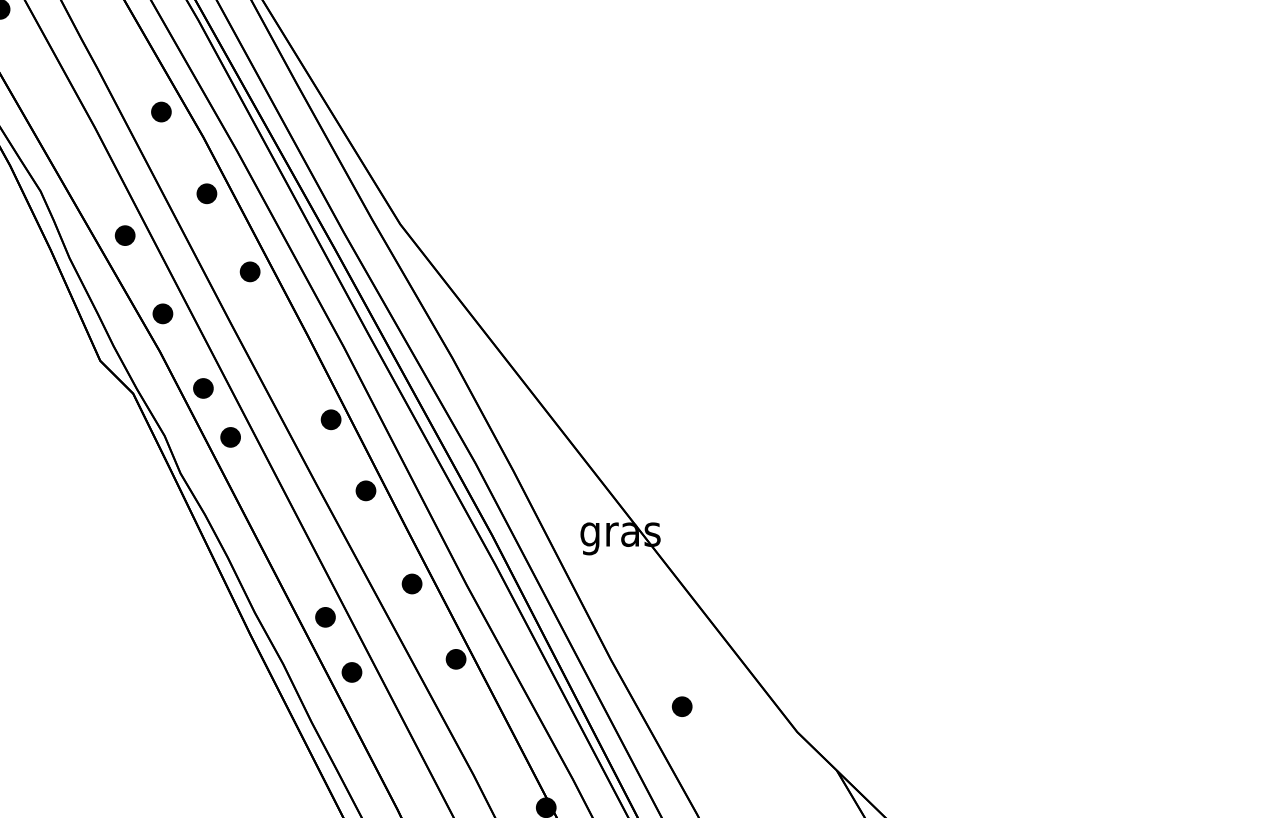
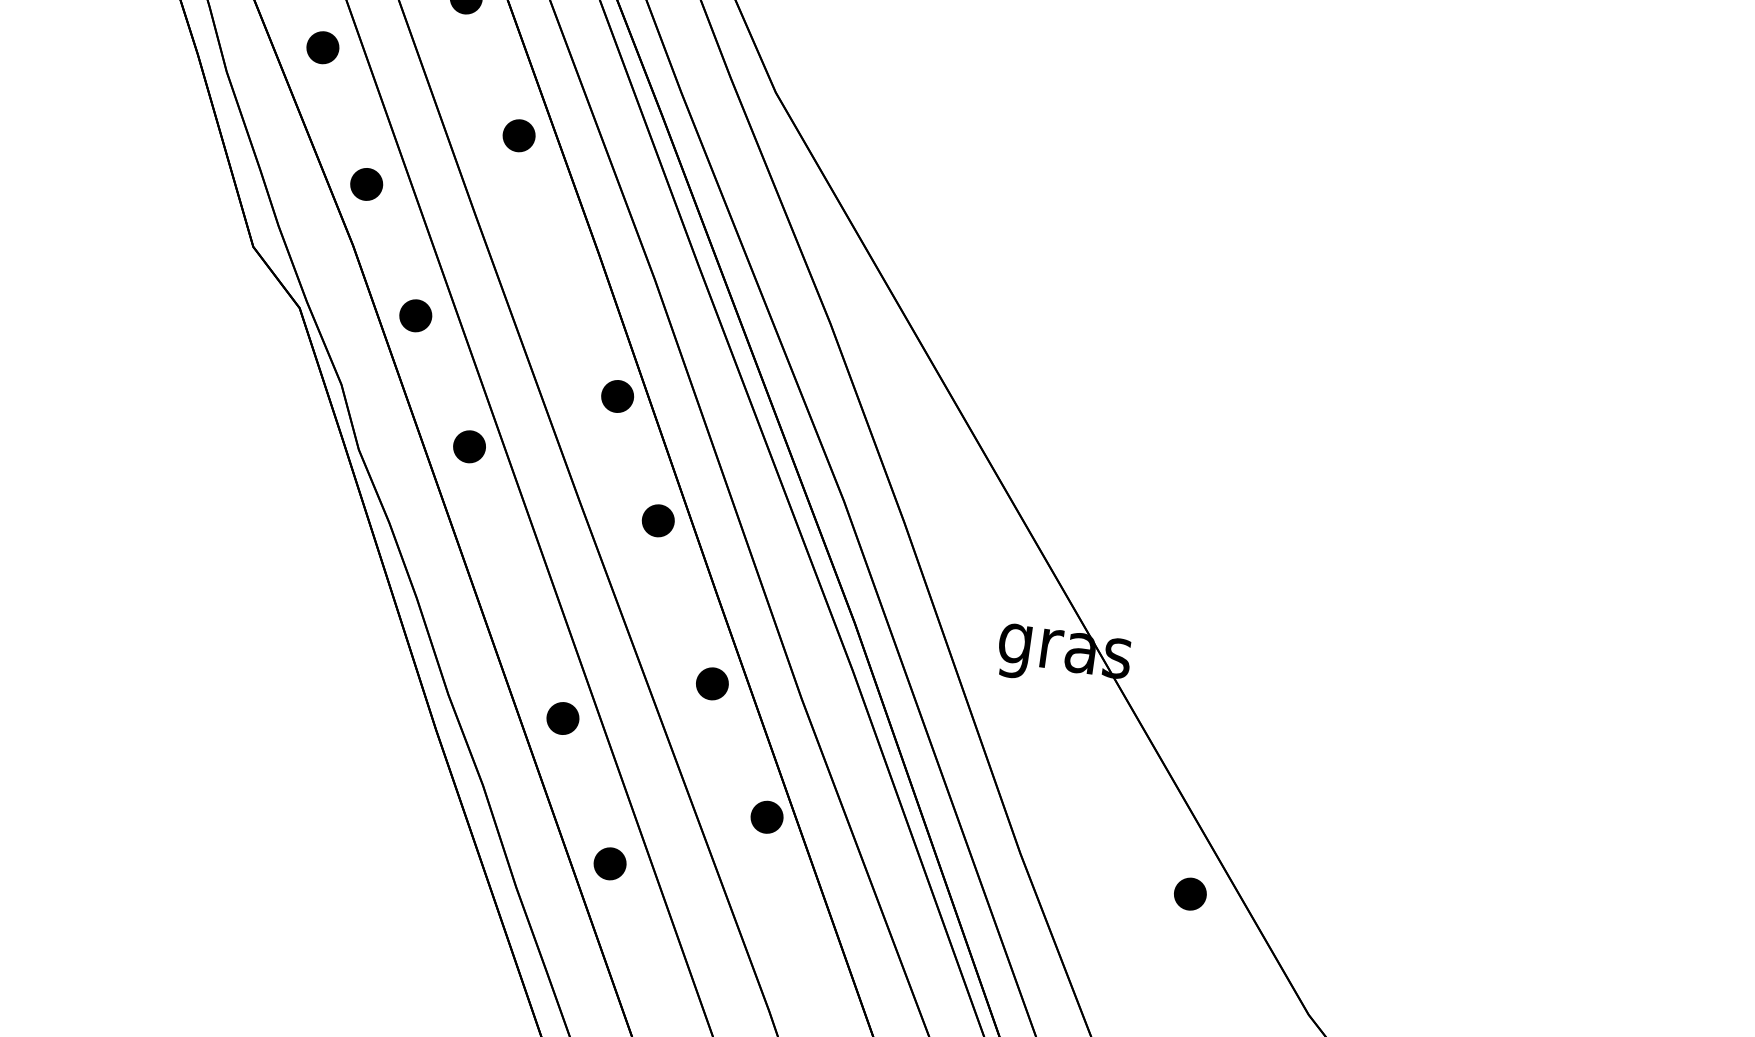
part: (230, 437) -> (469, 446), moved
part: (351, 672) -> (609, 863), moved
part: (681, 706) -> (1189, 893), moved

